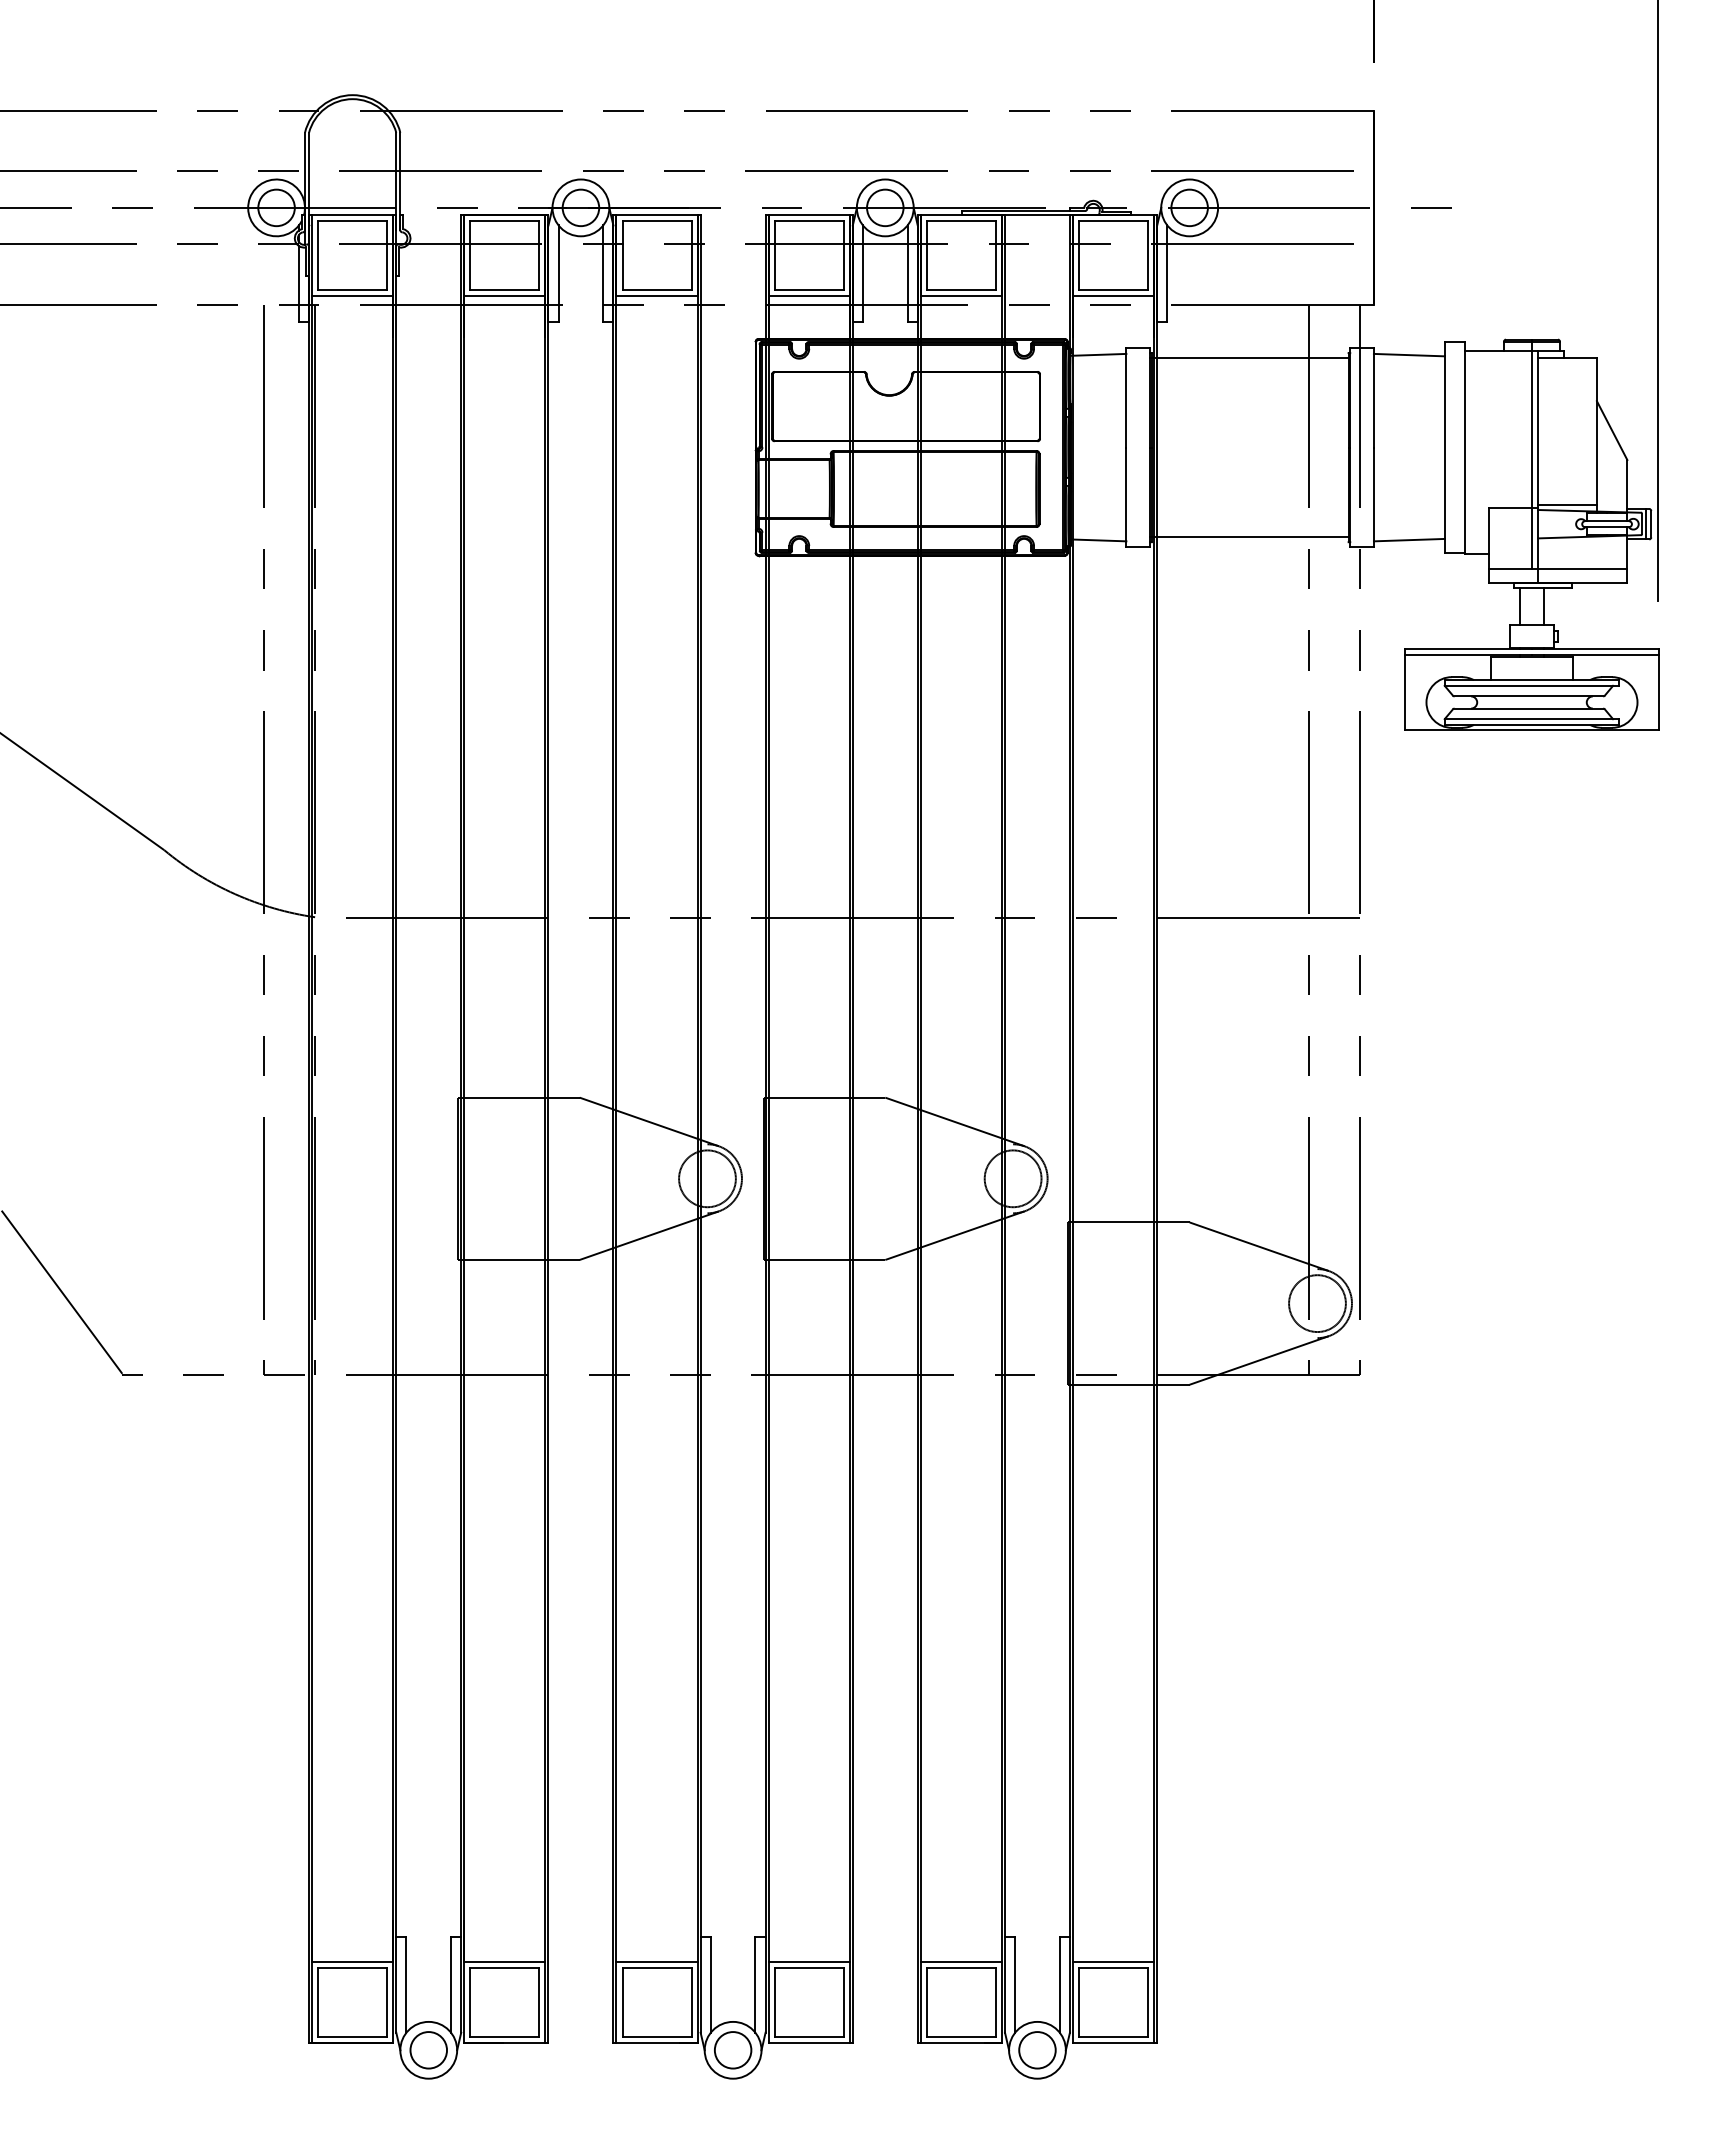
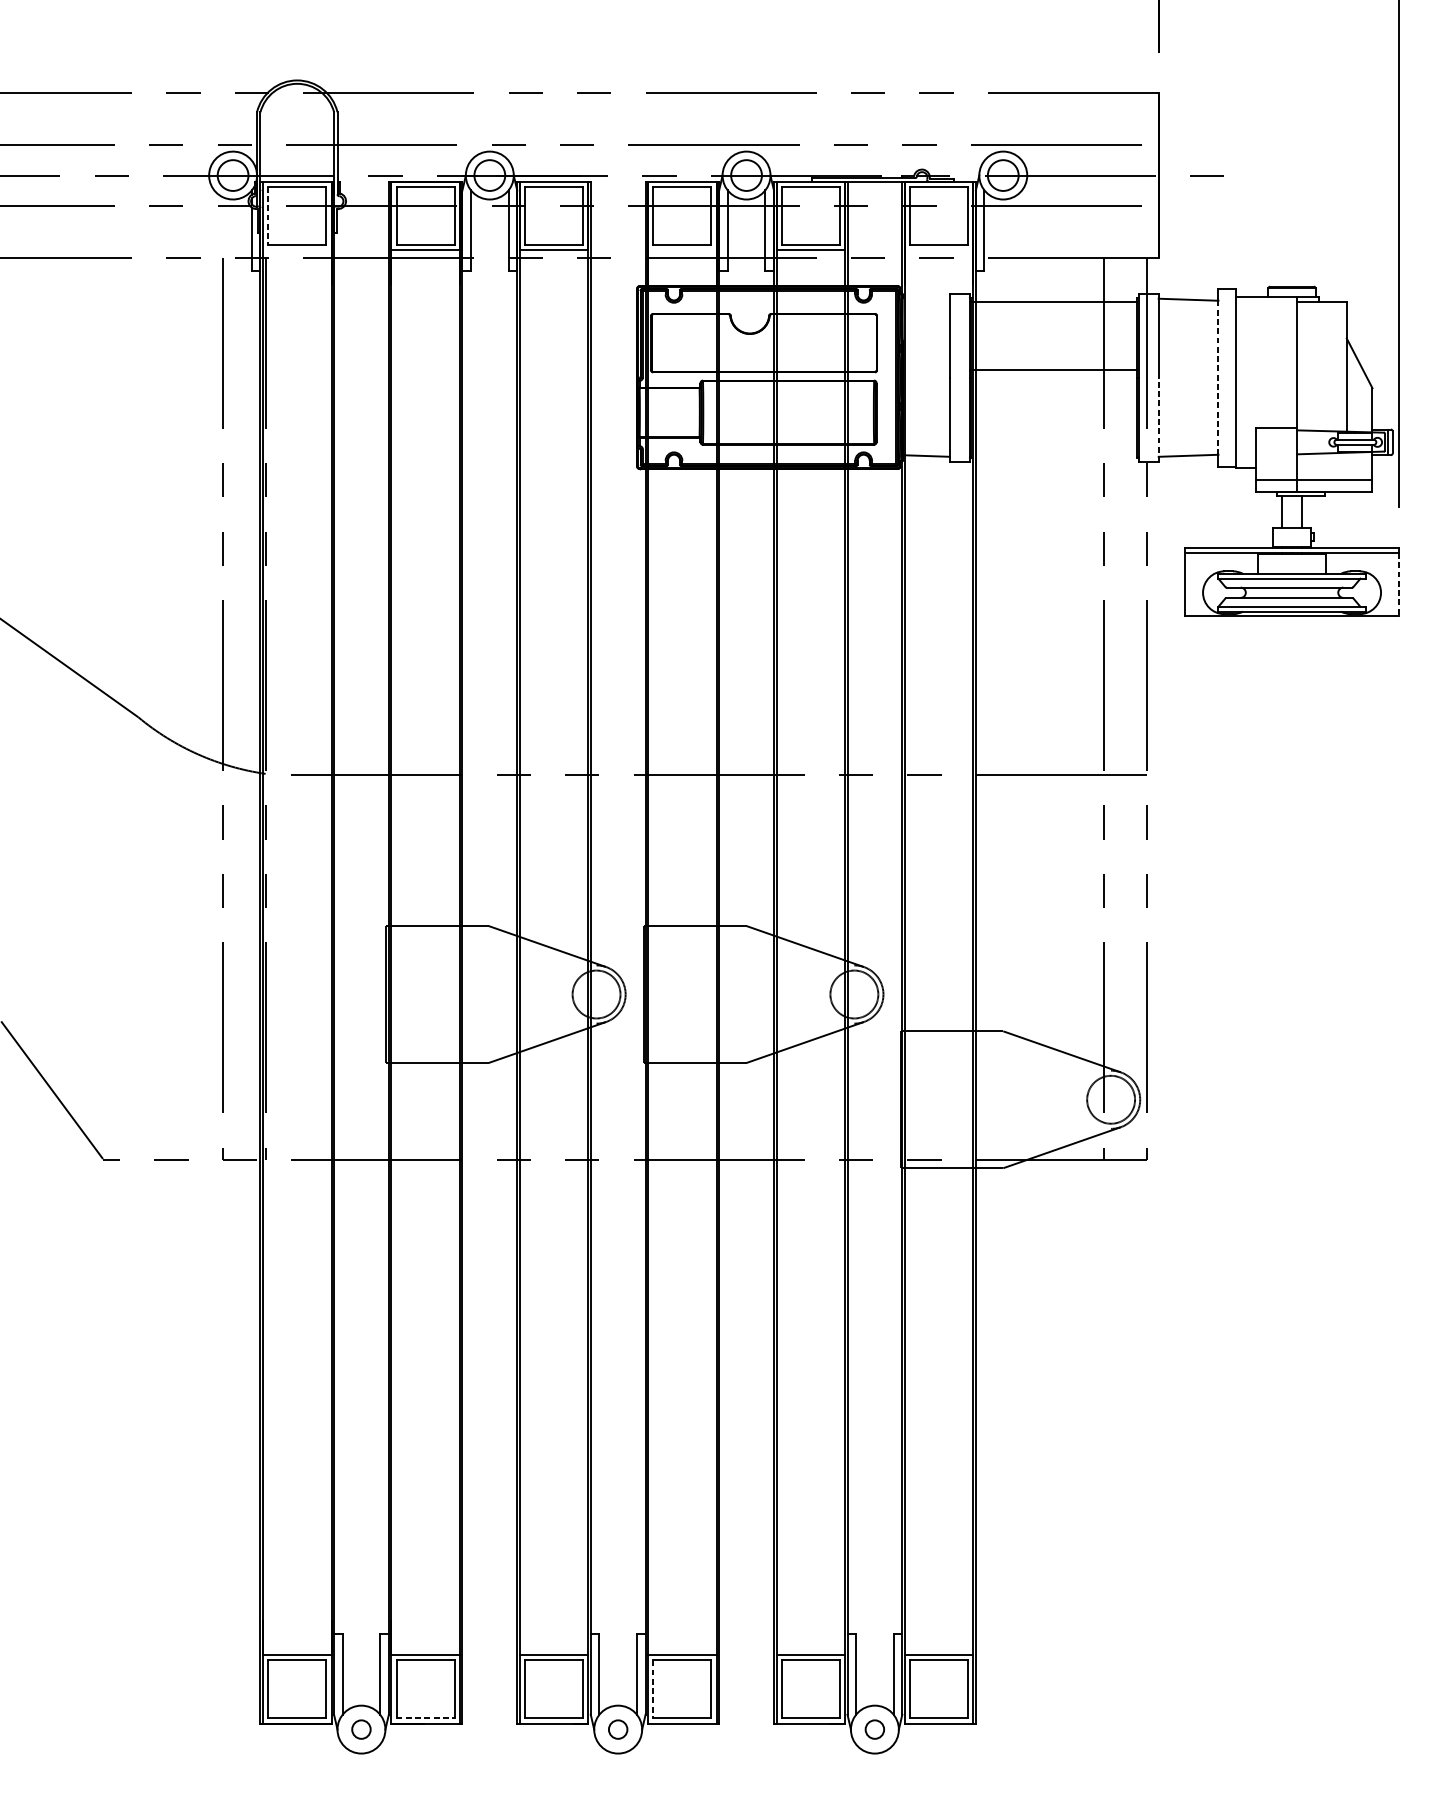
line: (318, 256) -> (268, 216), solid -> dashed
line: (352, 296) -> (297, 250), removed
line: (808, 296) -> (681, 250), removed
line: (1113, 296) -> (939, 250), removed
line: (1098, 354) -> (926, 299), removed
line: (1444, 447) -> (1218, 377), solid -> dashed
line: (1531, 453) -> (1291, 382), removed
line: (1373, 497) -> (1158, 419), solid -> dashed
line: (1567, 504) -> (1321, 425), removed
line: (1249, 537) -> (1053, 370), moved
line: (1658, 692) -> (1398, 584), solid -> dashed
line: (774, 2003) -> (653, 1690), solid -> dashed
line: (505, 2037) -> (426, 1718), solid -> dashed
circle: (428, 2050) -> (361, 1729), size x0.6
circle: (732, 2050) -> (617, 1729), size x0.6
circle: (1037, 2050) -> (874, 1729), size x0.6

